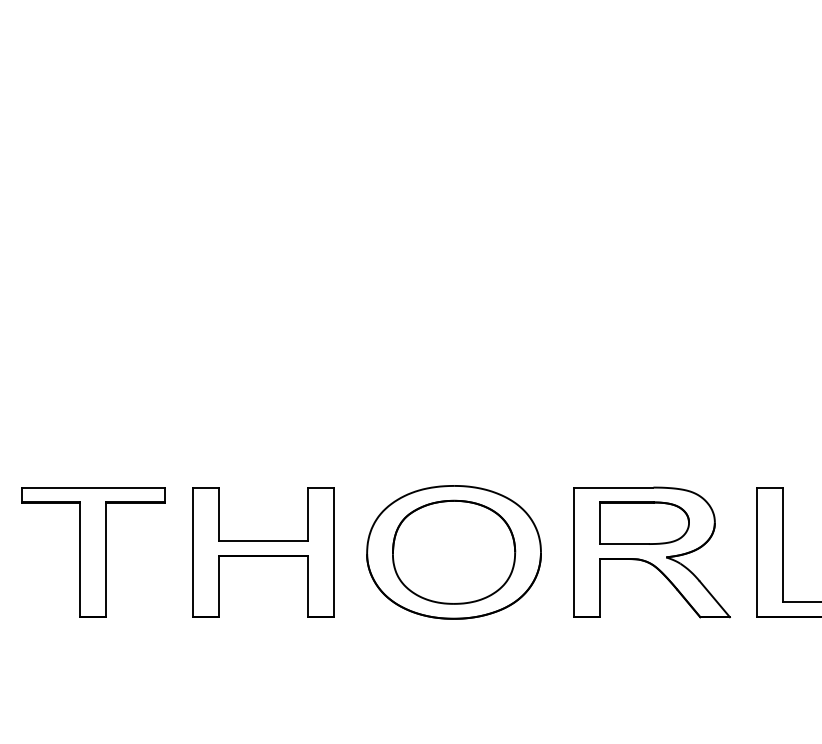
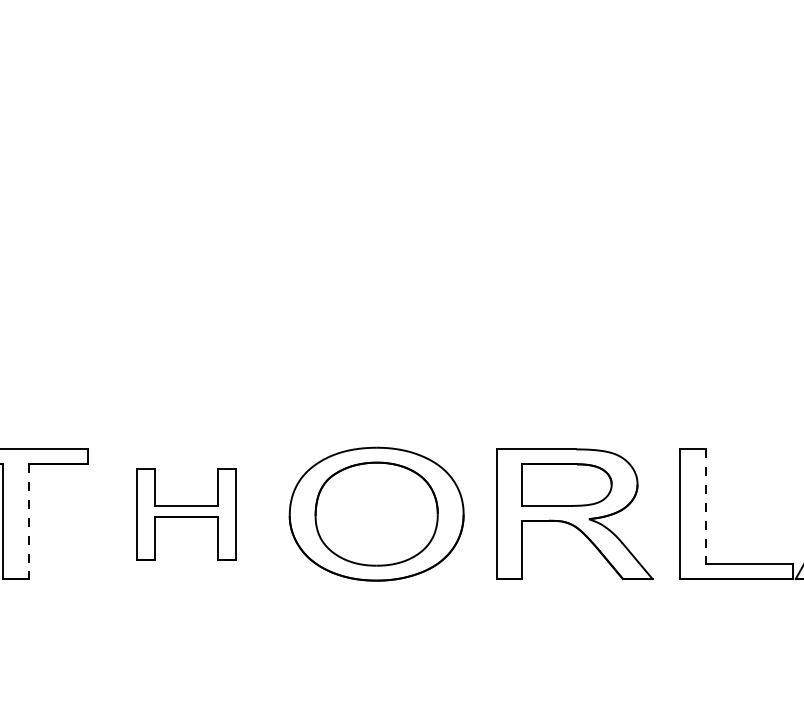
line: (783, 545) -> (706, 507), solid -> dashed
part: (263, 552) -> (186, 514), size x0.7
line: (106, 560) -> (29, 522), solid -> dashed

